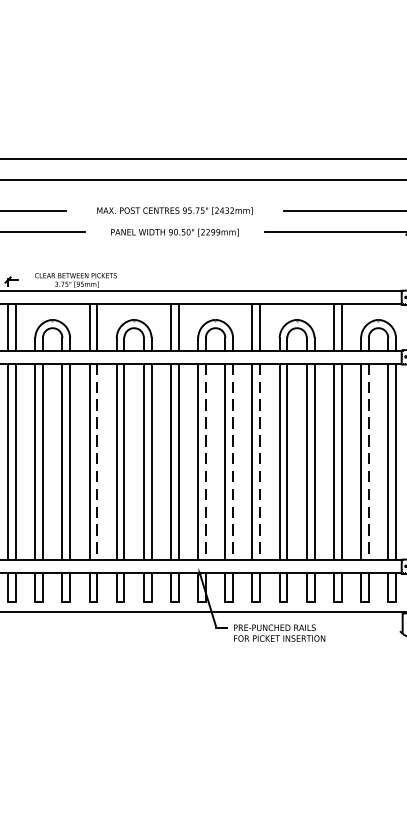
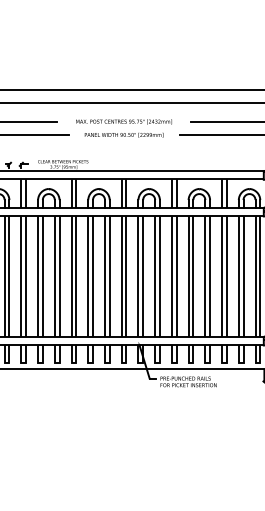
line: (97, 462) -> (76, 276), dashed -> solid
line: (206, 462) -> (143, 276), dashed -> solid
line: (232, 462) -> (159, 276), dashed -> solid
line: (259, 462) -> (176, 276), dashed -> solid
line: (368, 462) -> (243, 276), dashed -> solid

